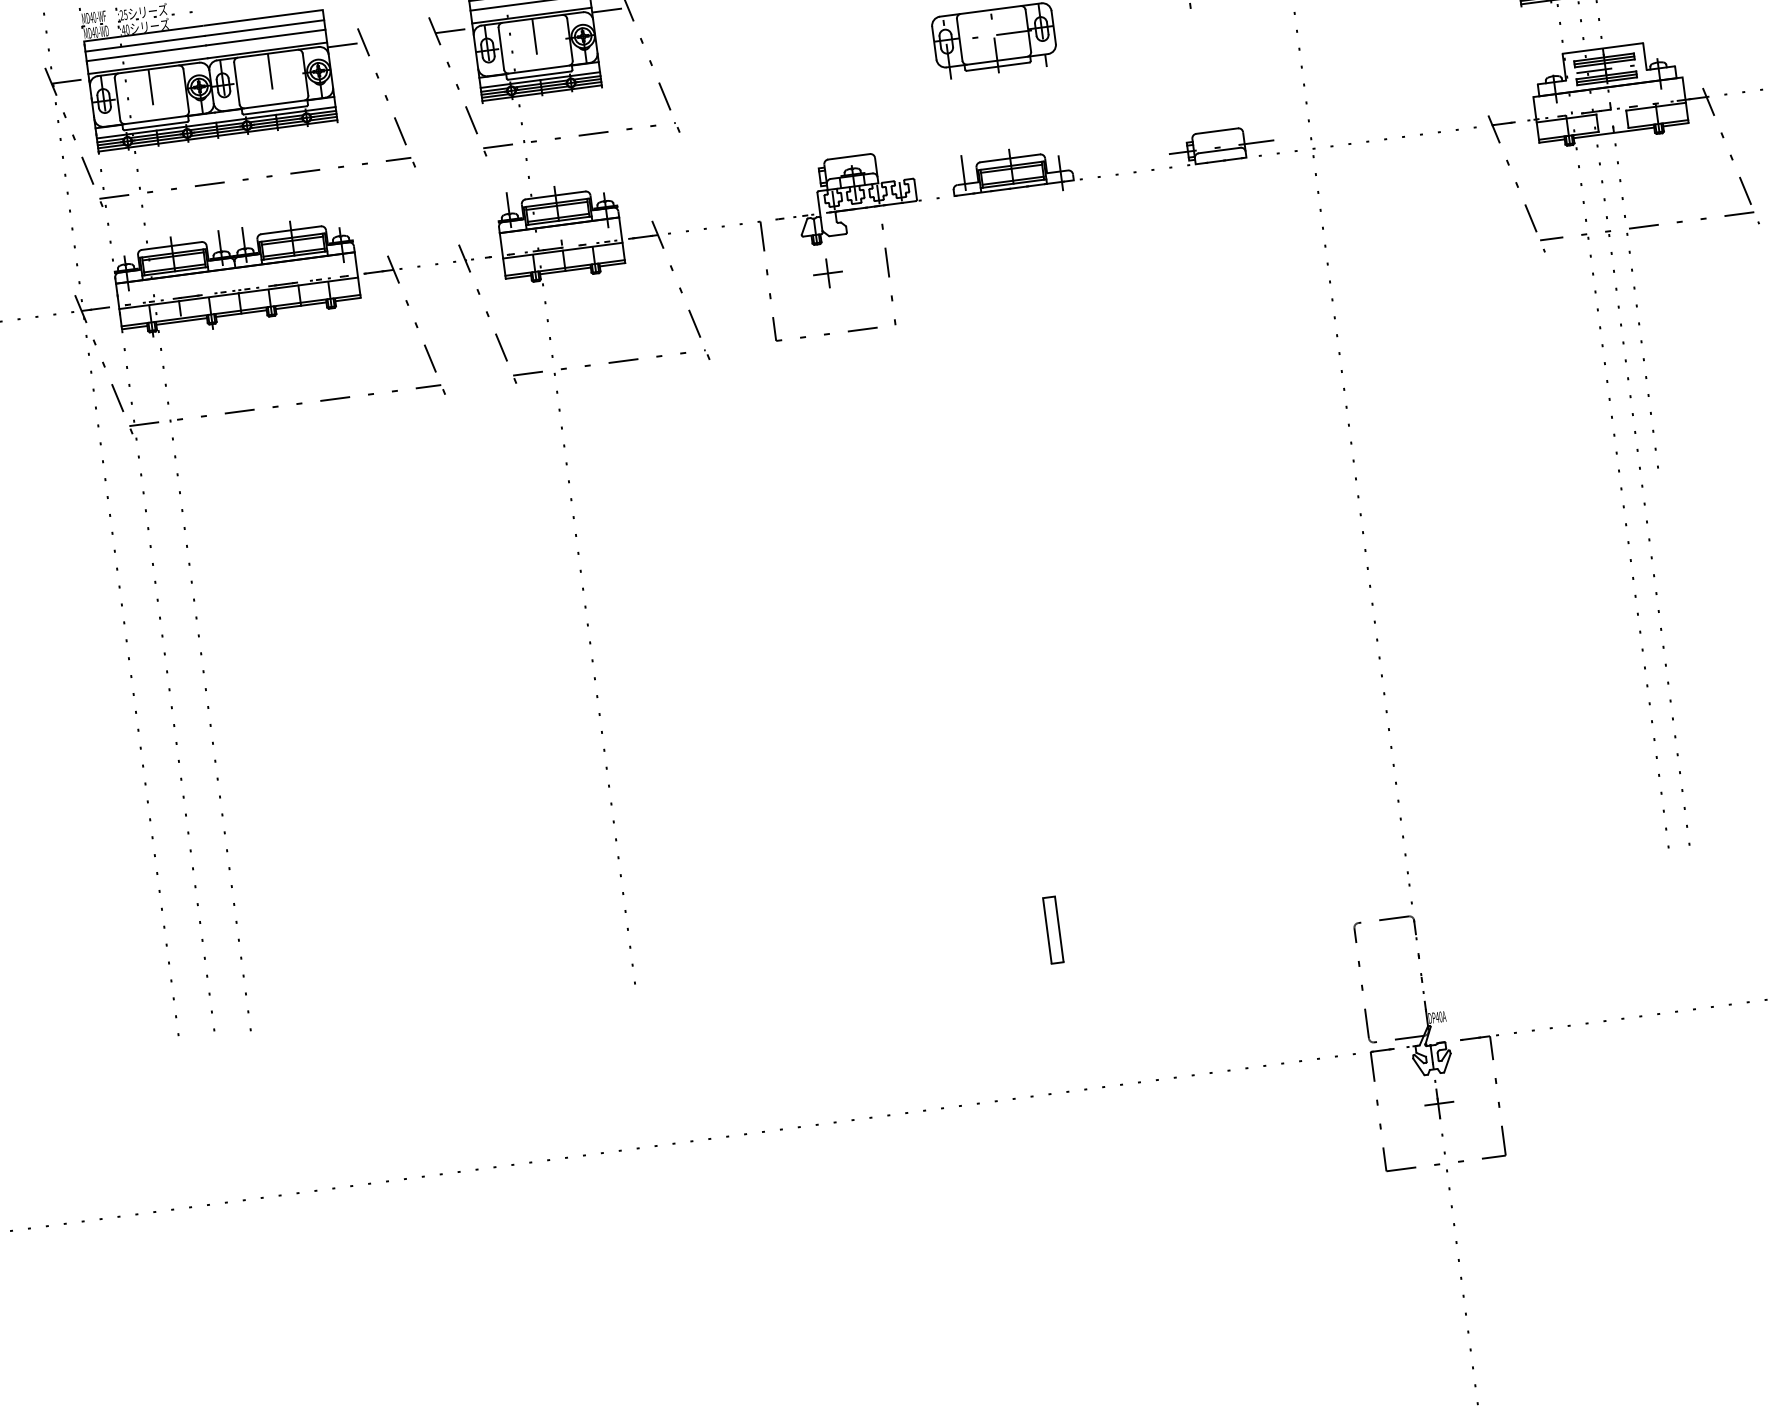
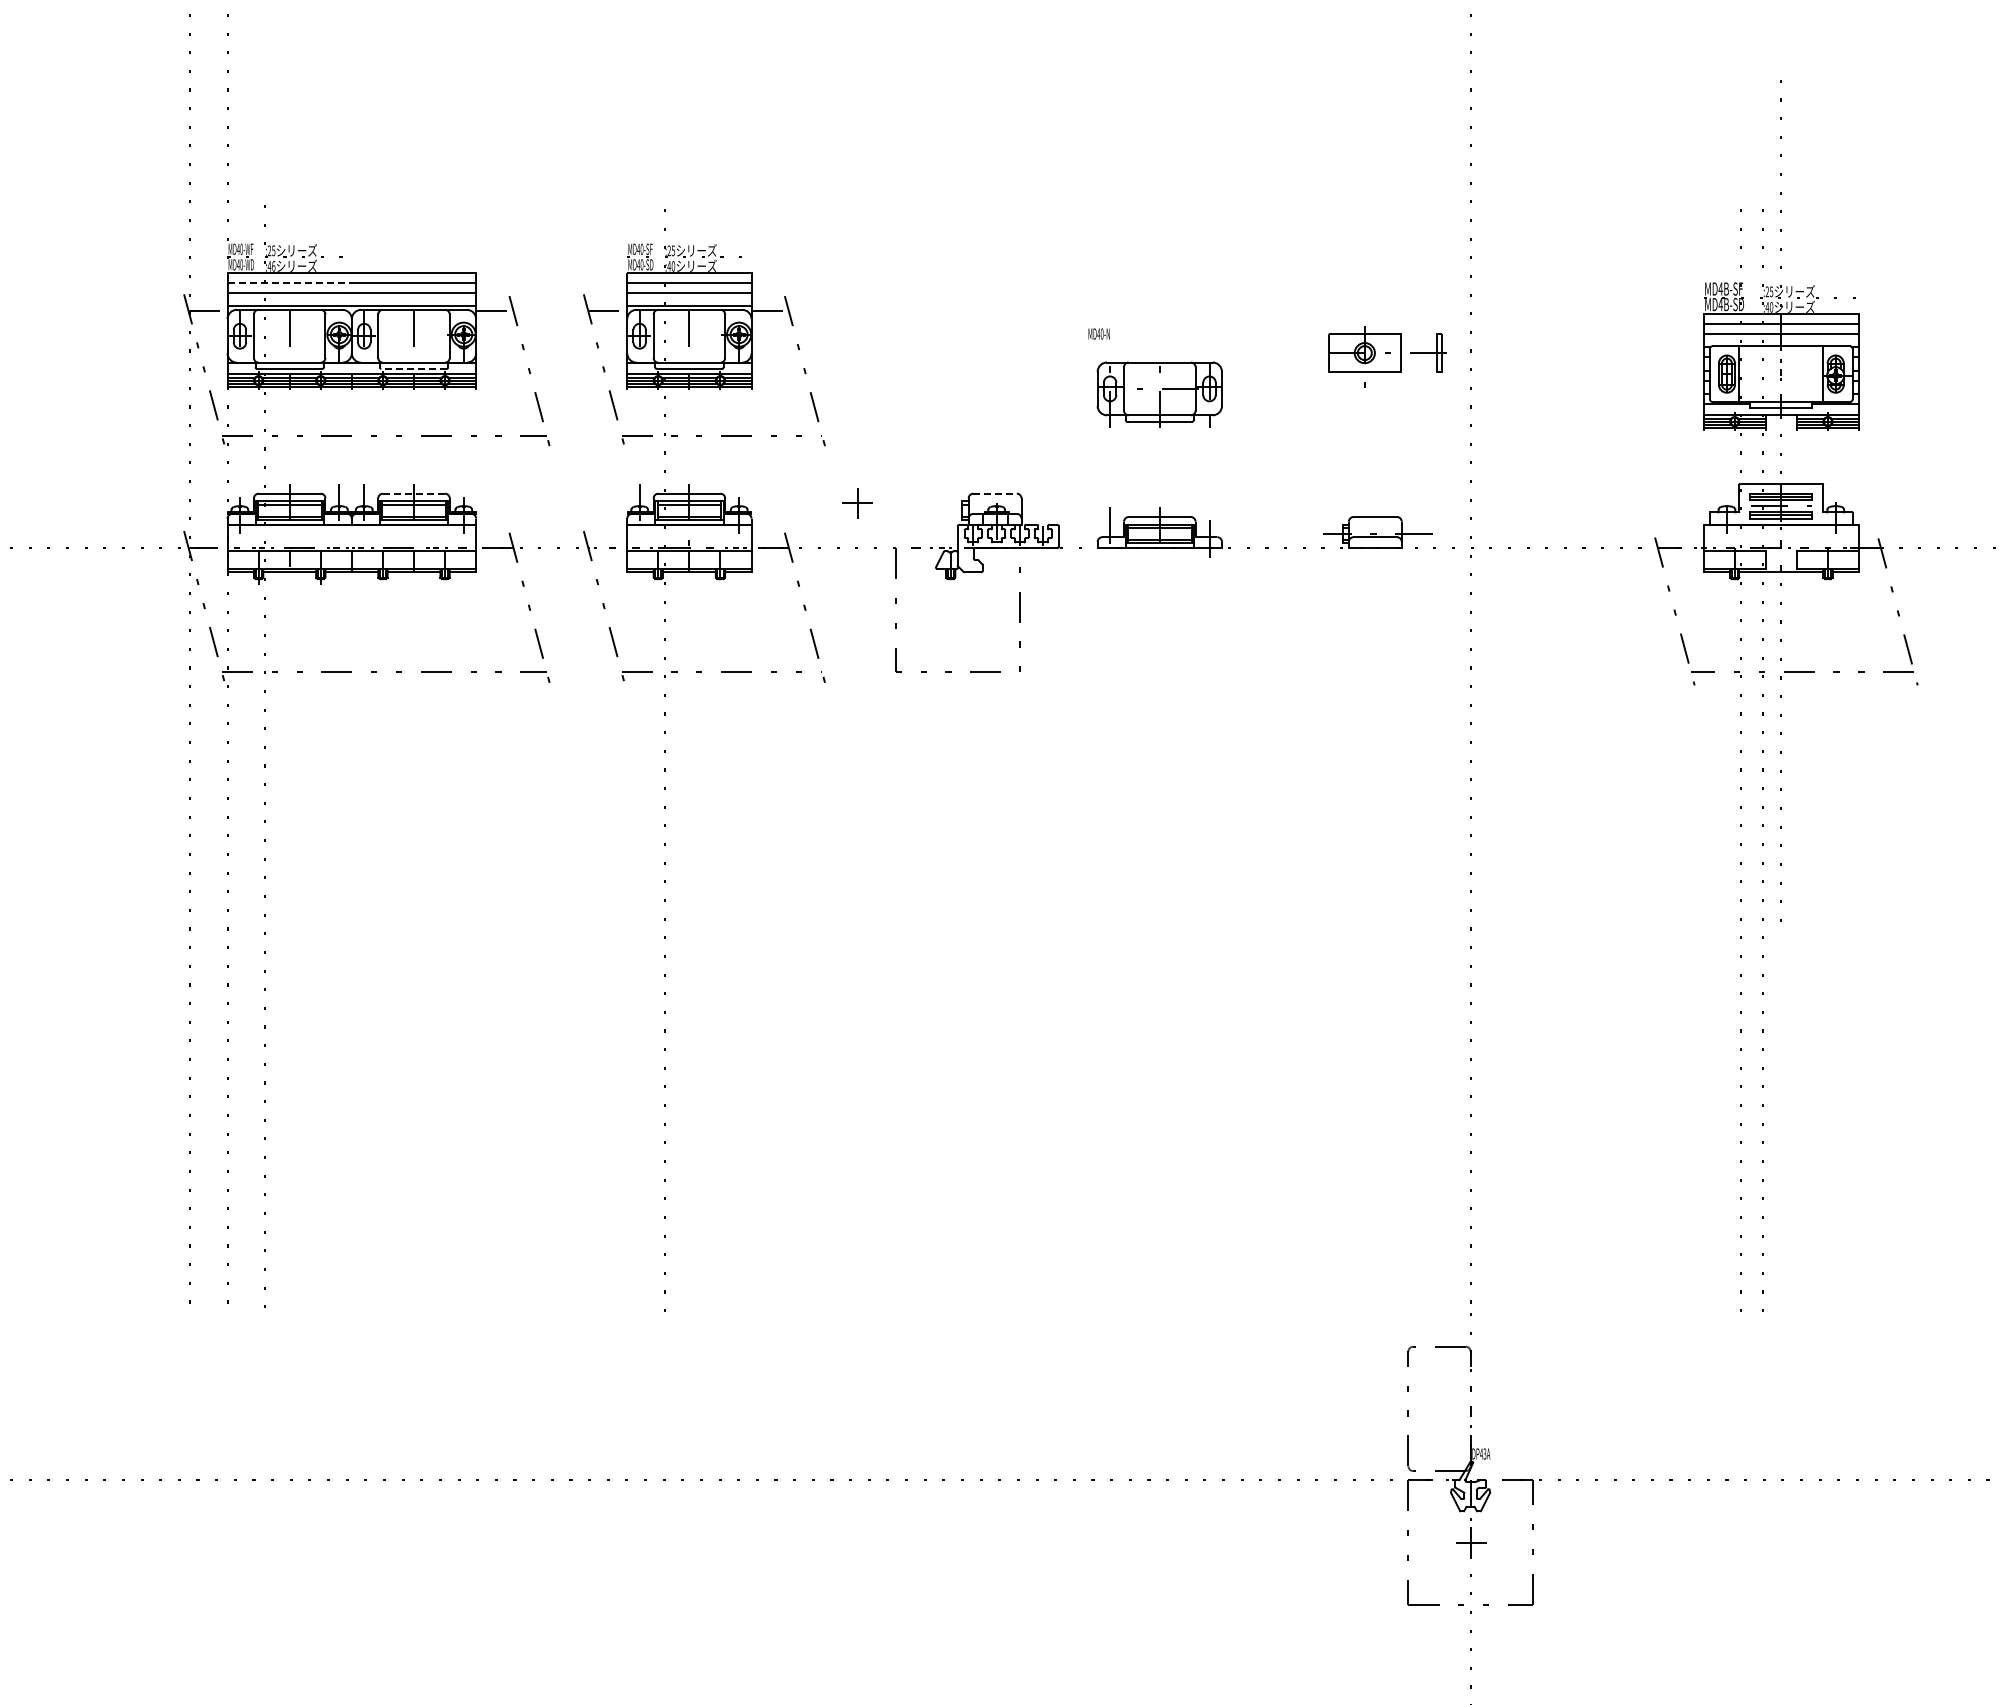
text: (127, 29) -> (273, 266), :40 -> :46
line: (145, 44) -> (290, 283), solid -> dashed
line: (275, 109) -> (414, 368), solid -> dashed
line: (849, 156) -> (995, 493), solid -> dashed
line: (290, 230) -> (413, 493), solid -> dashed
part: (827, 273) -> (857, 503), moved
part: (1052, 929) -> (1099, 1312), removed
text: (1440, 1016) -> (1484, 1453), DP40A -> DP43A

